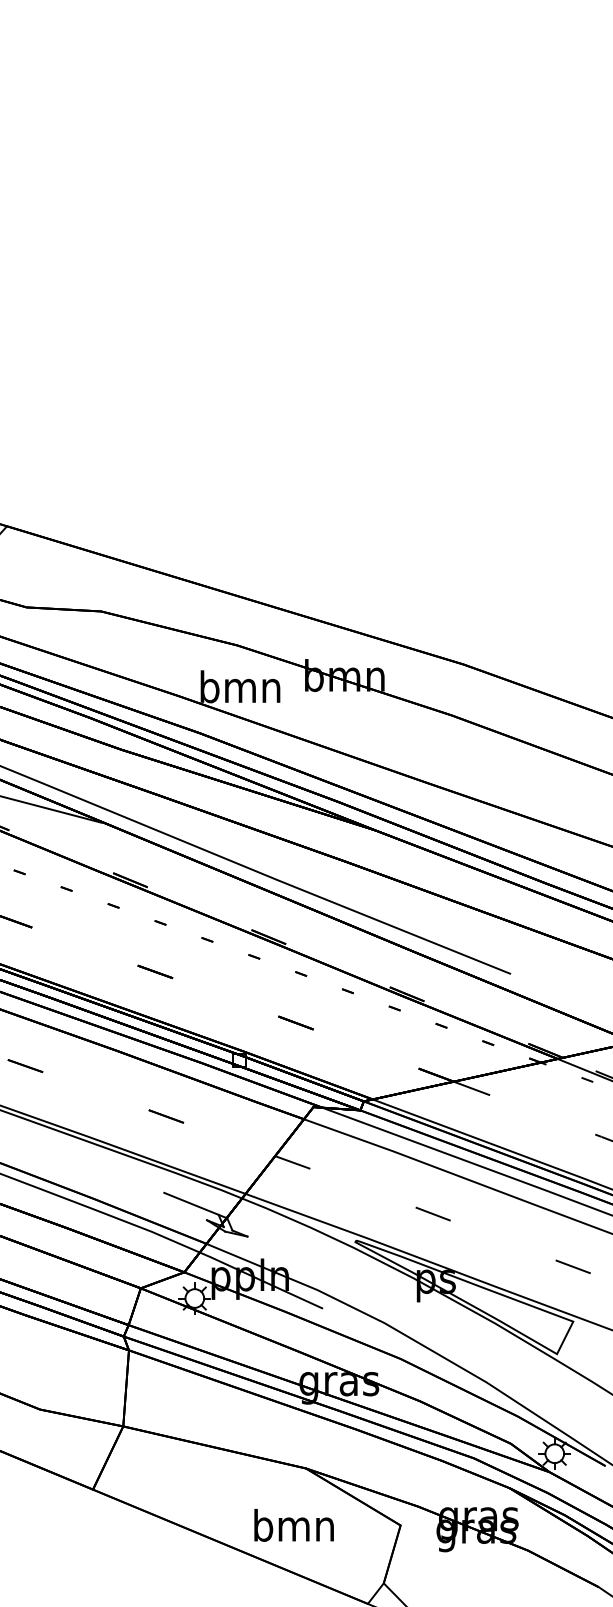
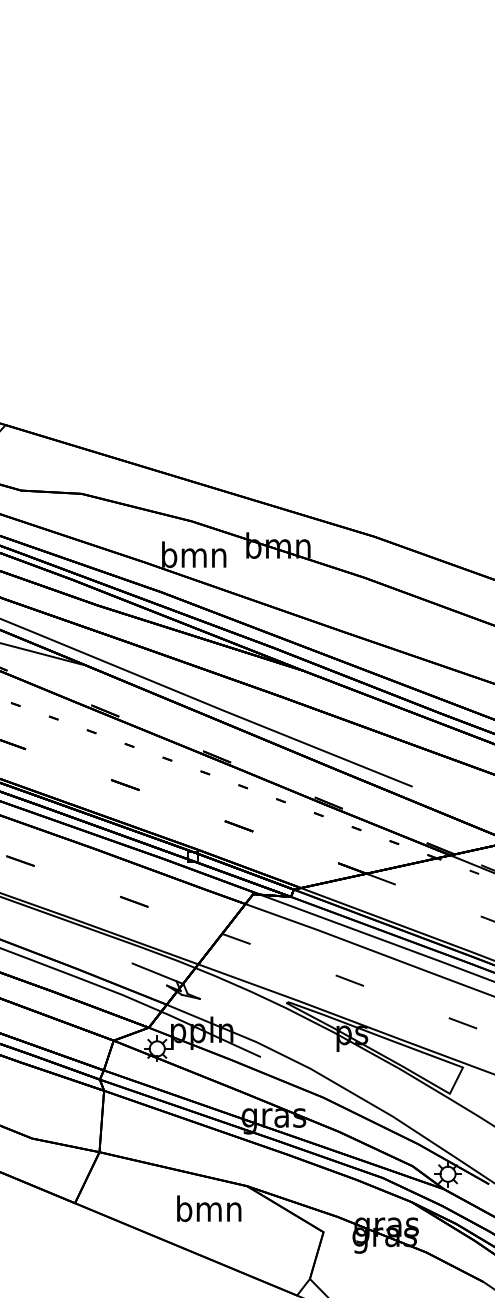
text: (293, 1525) -> (208, 1208), moved

